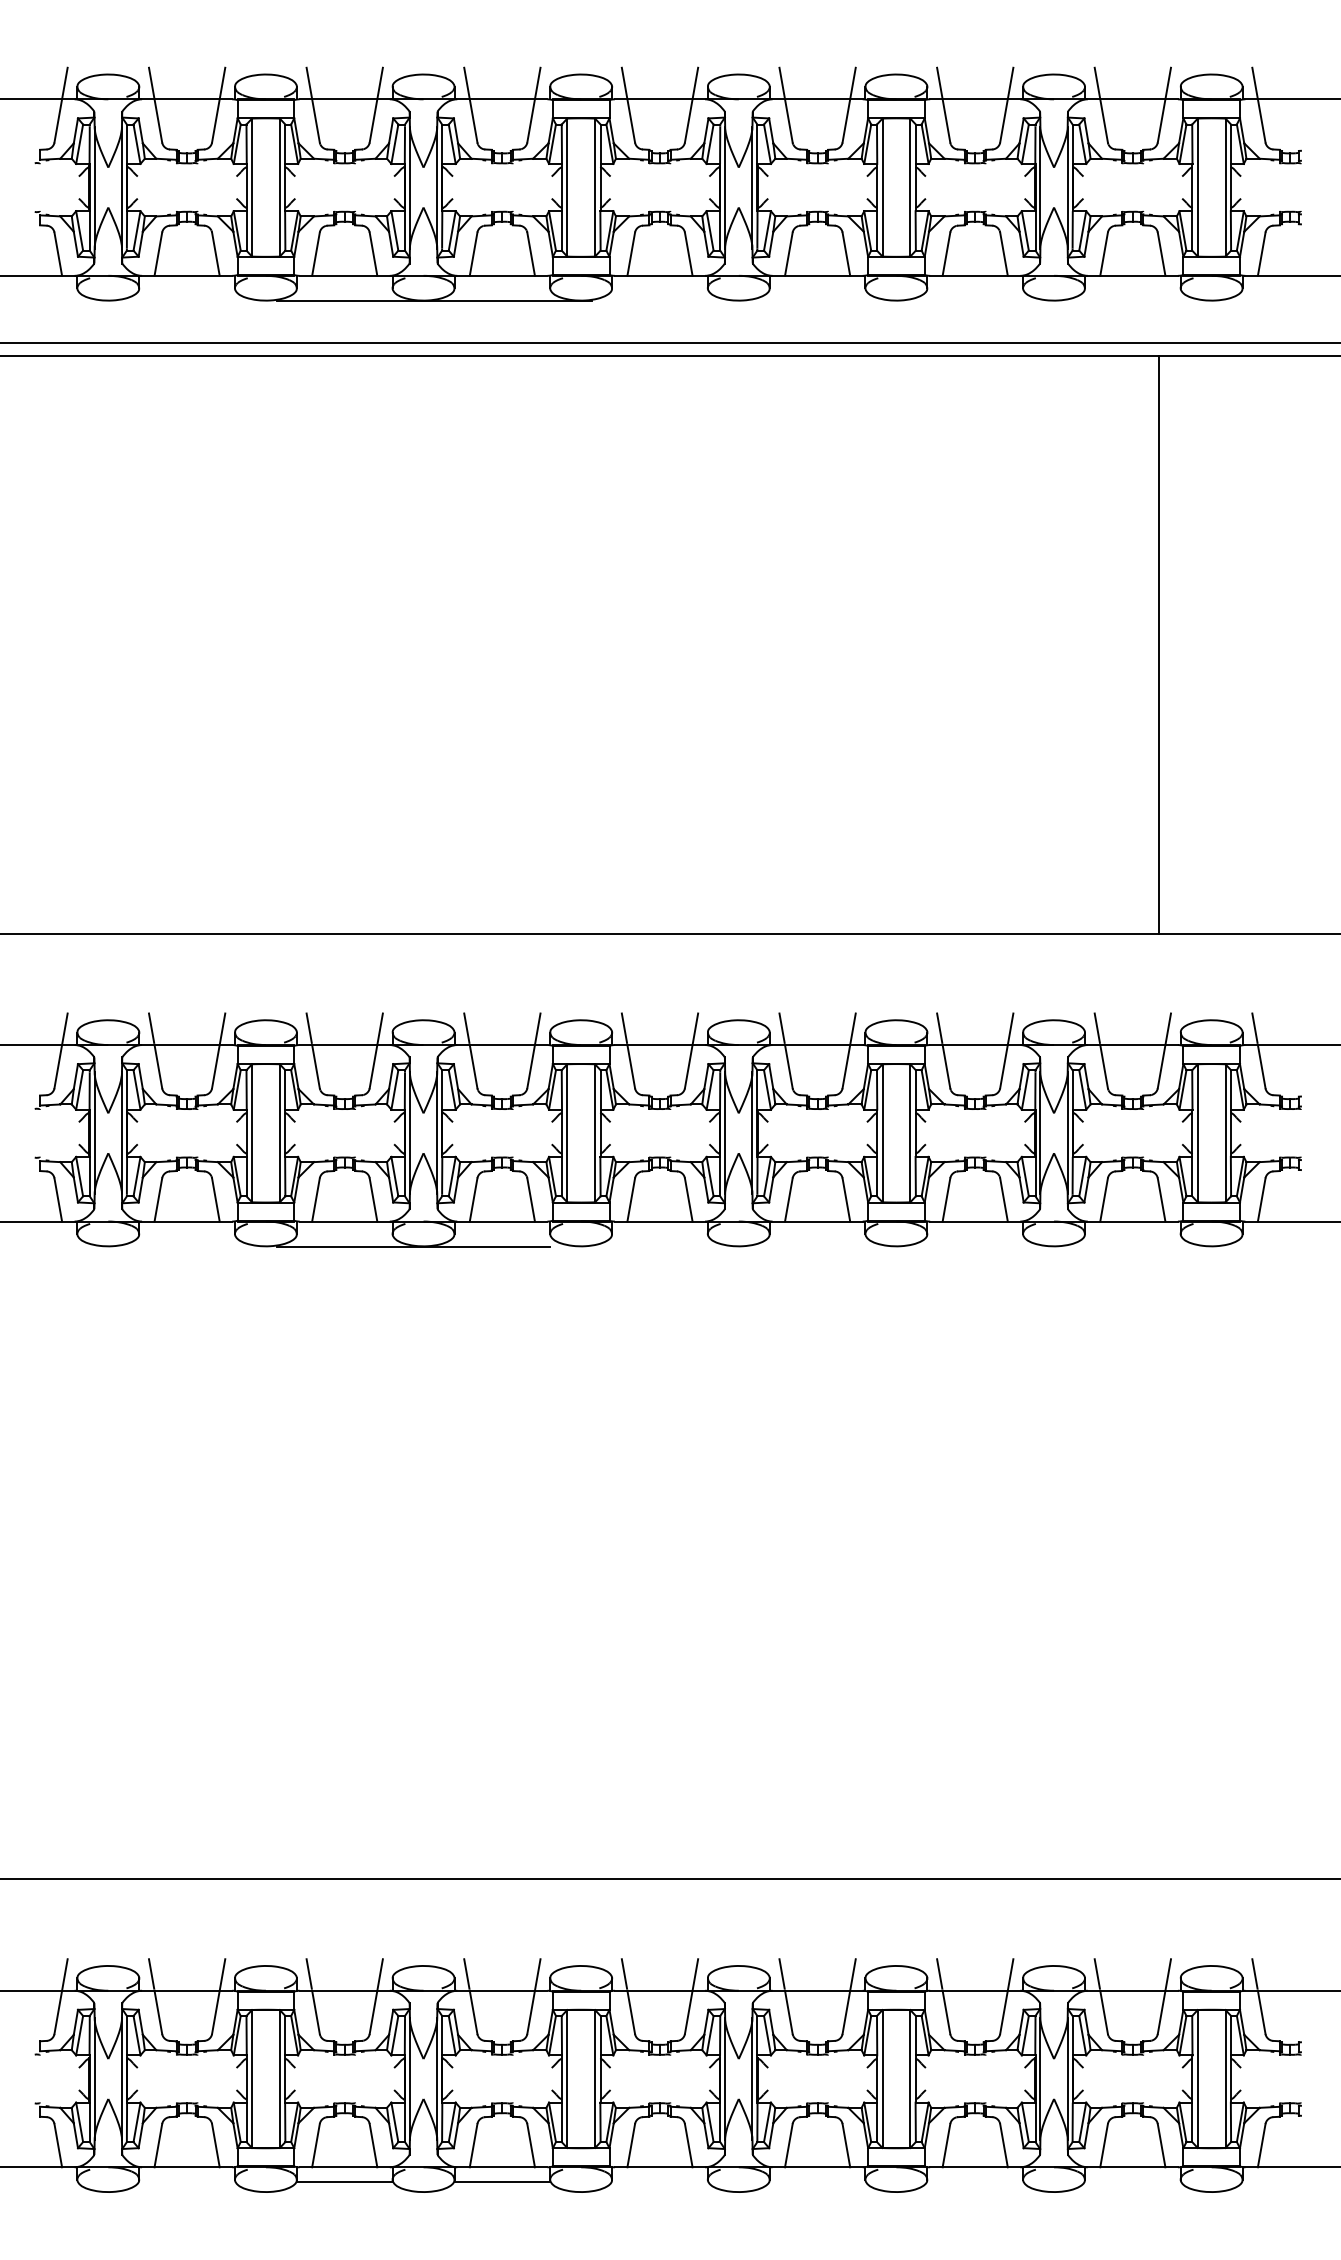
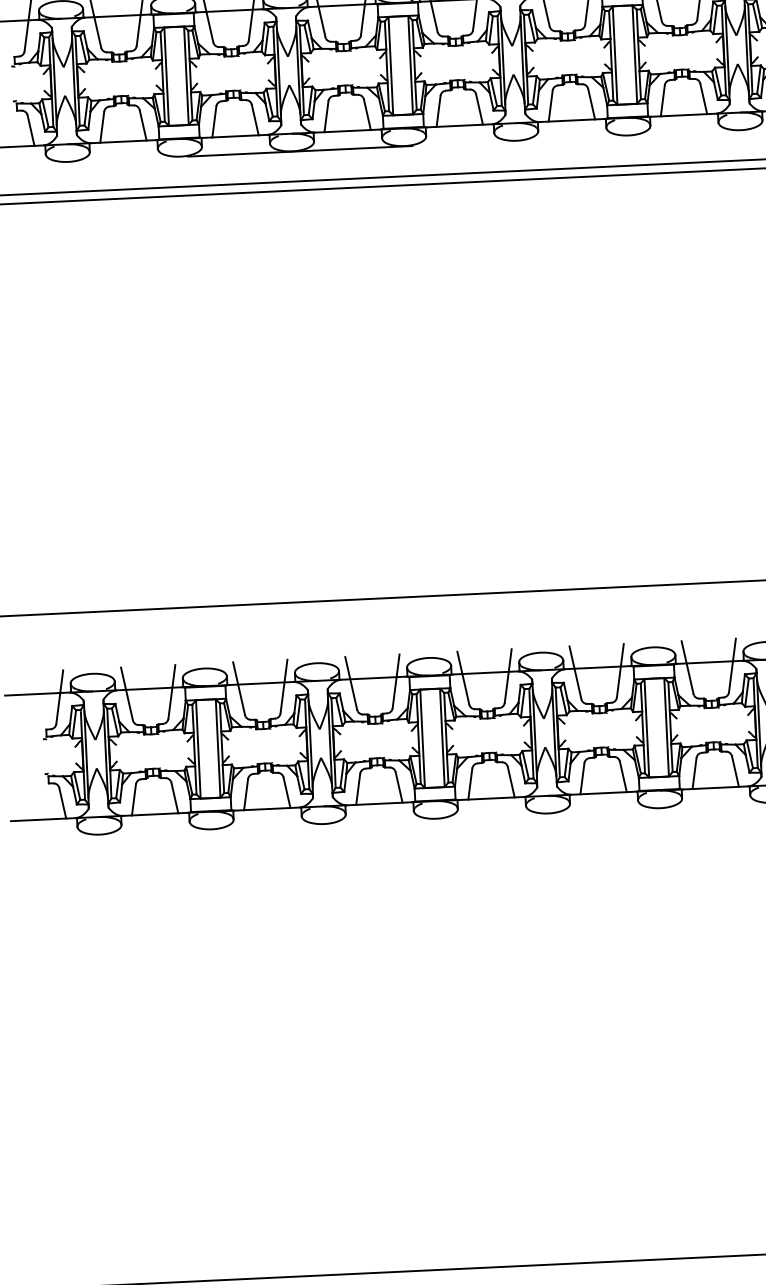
line: (413, 1246) -> (317, 824), removed

